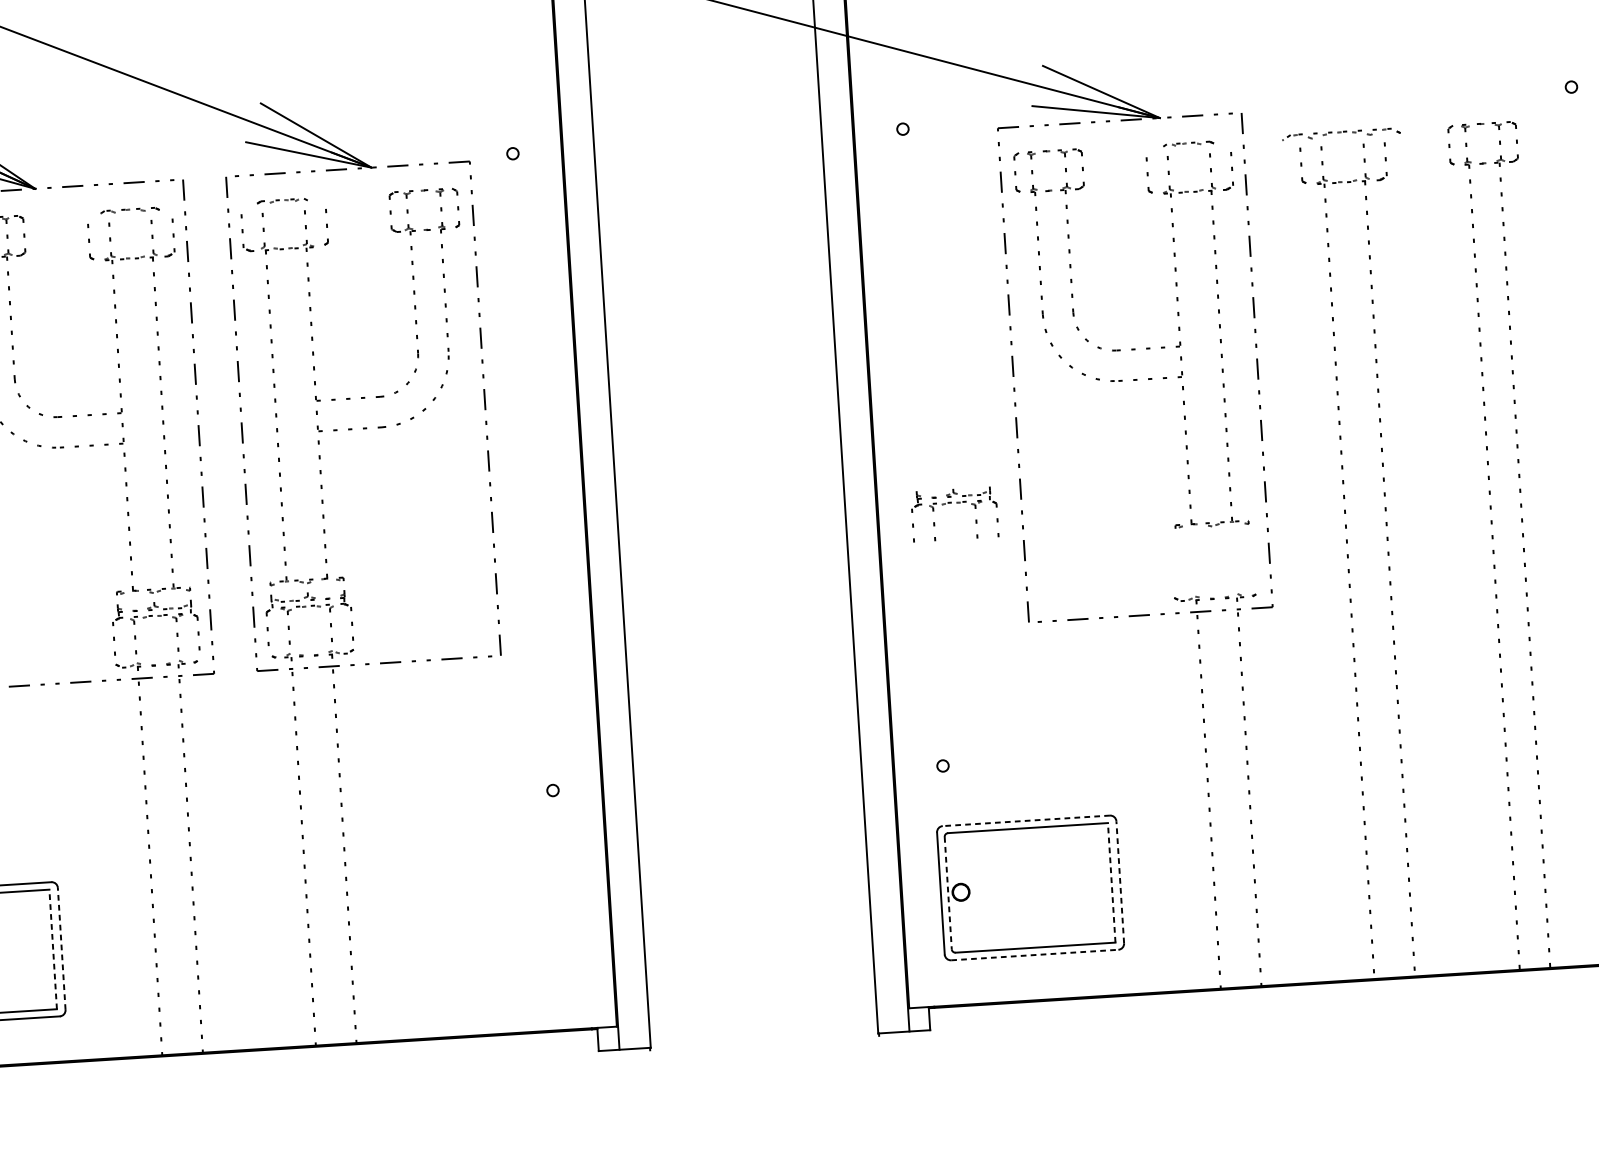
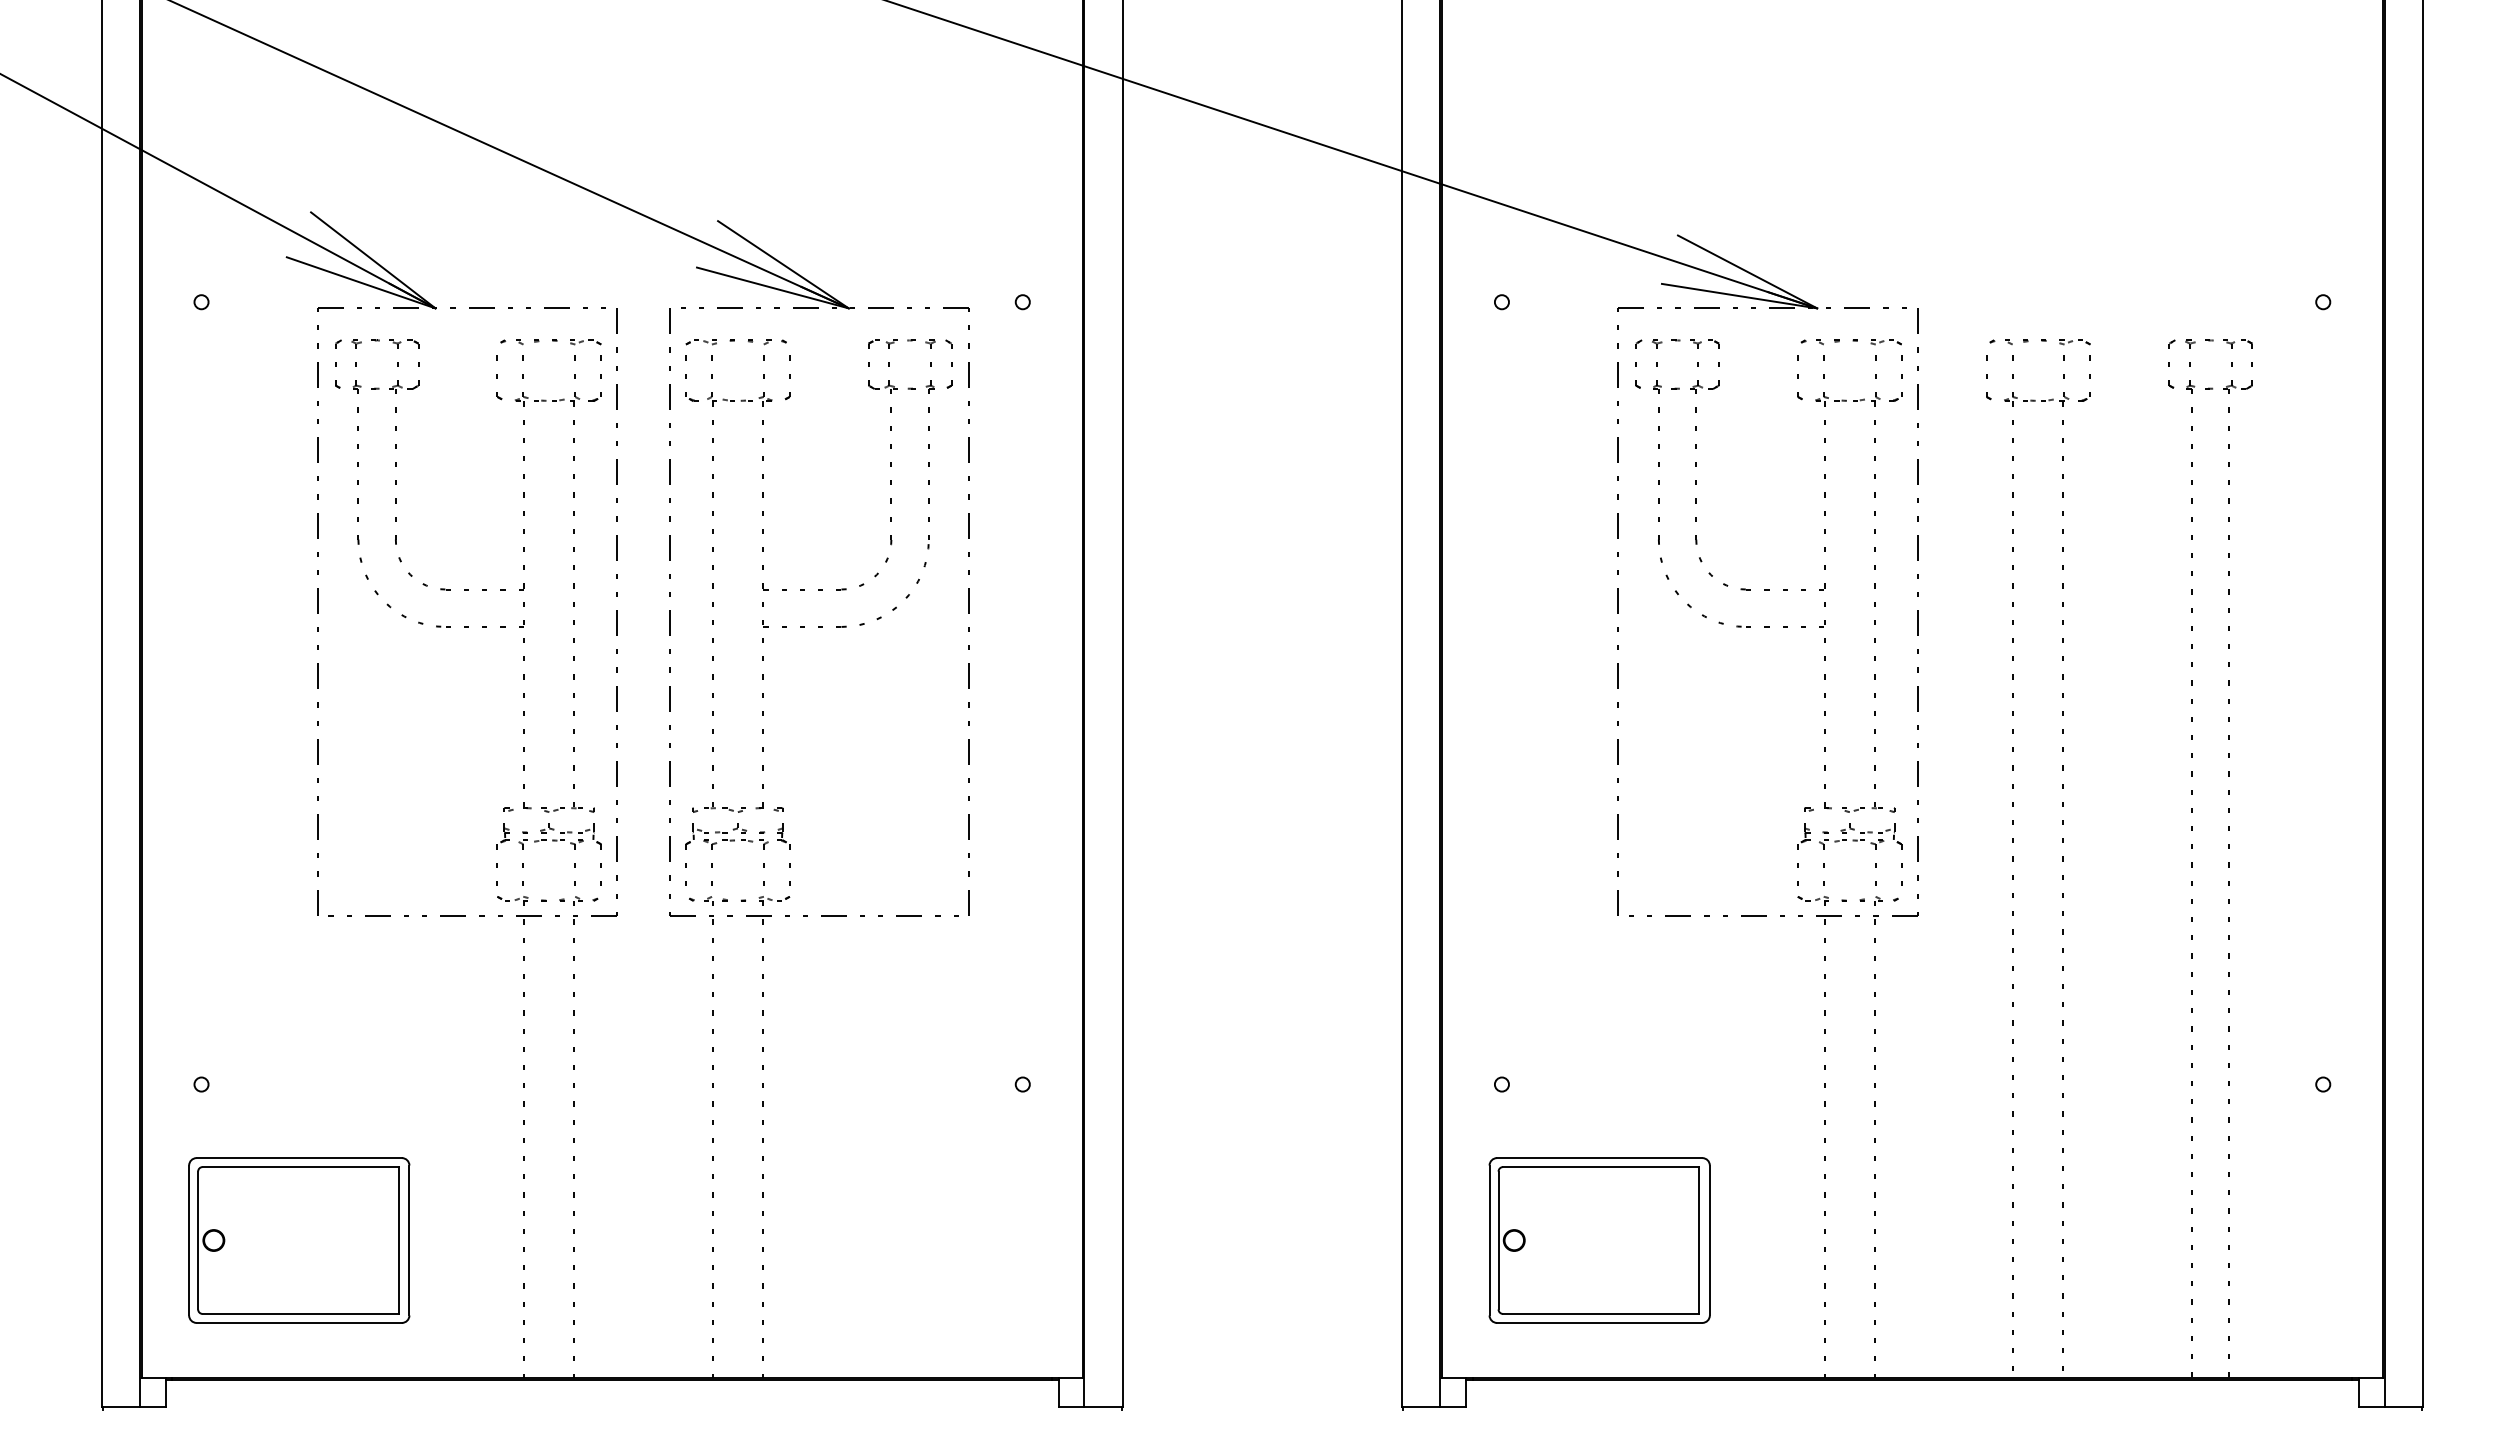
part: (1342, 134) -> (2039, 342), size x0.71
part: (1188, 144) -> (1850, 342), size x1.67
part: (281, 201) -> (735, 342), size x1.67
part: (130, 210) -> (550, 342), size x1.43
part: (956, 503) -> (1852, 841), moved
line: (1026, 821) -> (1599, 1158), dashed -> solid
line: (1111, 882) -> (1699, 1240), dashed -> solid
line: (1119, 882) -> (1709, 1240), dashed -> solid
line: (948, 893) -> (1498, 1240), dashed -> solid
line: (61, 948) -> (409, 1240), dashed -> solid
line: (52, 949) -> (398, 1240), dashed -> solid
line: (1034, 954) -> (1599, 1322), dashed -> solid

